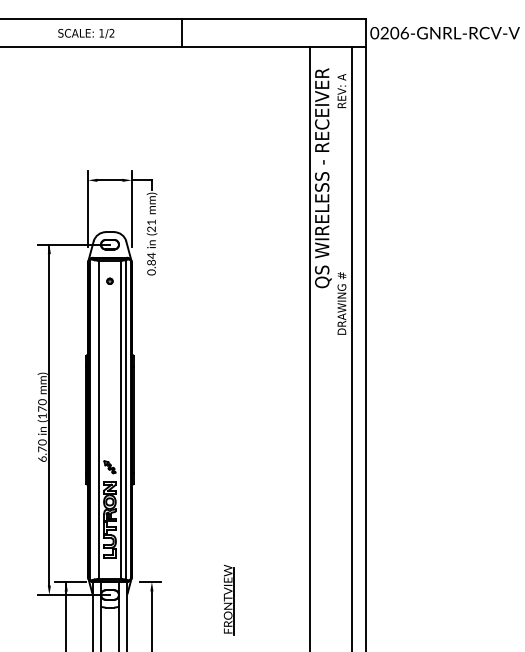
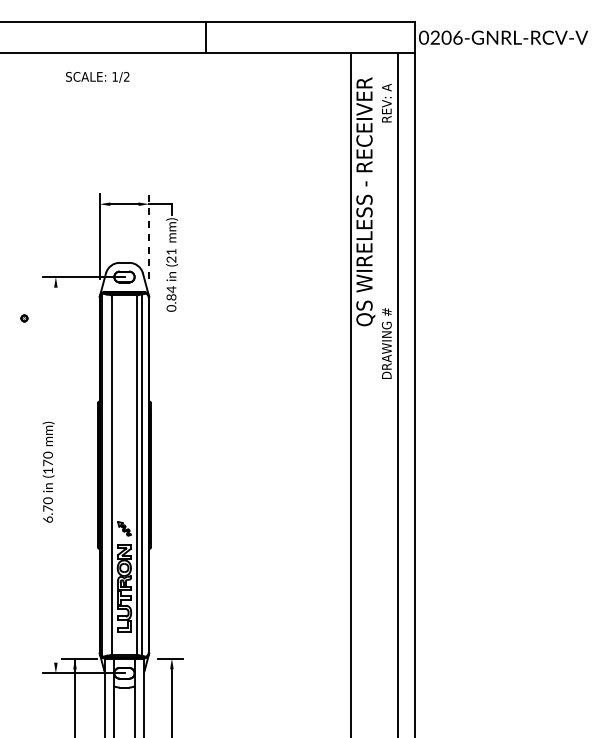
text: (86, 33) -> (97, 77), moved
line: (132, 208) -> (149, 236), solid -> dashed
part: (110, 281) -> (24, 318), moved
line: (49, 414) -> (55, 469), removed
part: (229, 599) -> (259, 678), removed

